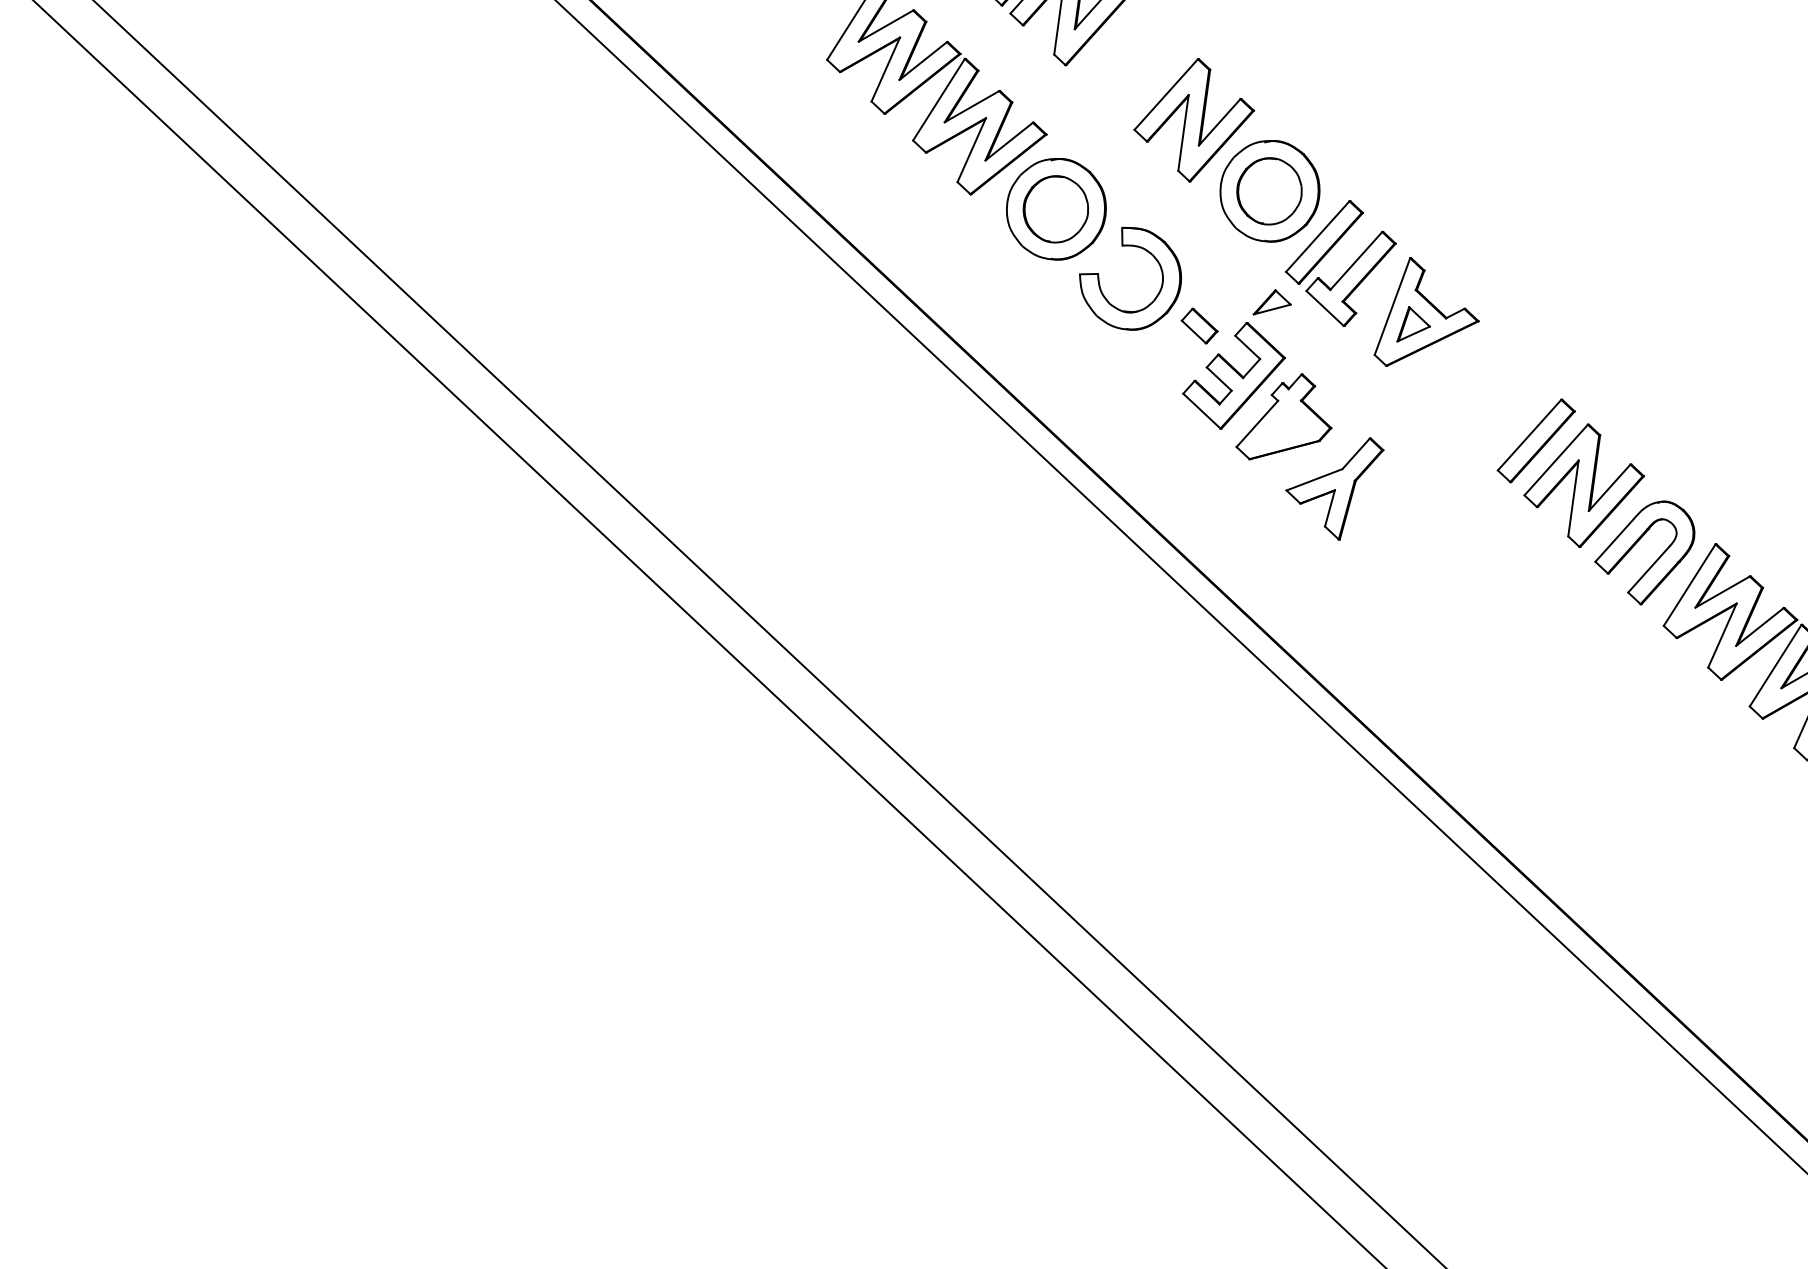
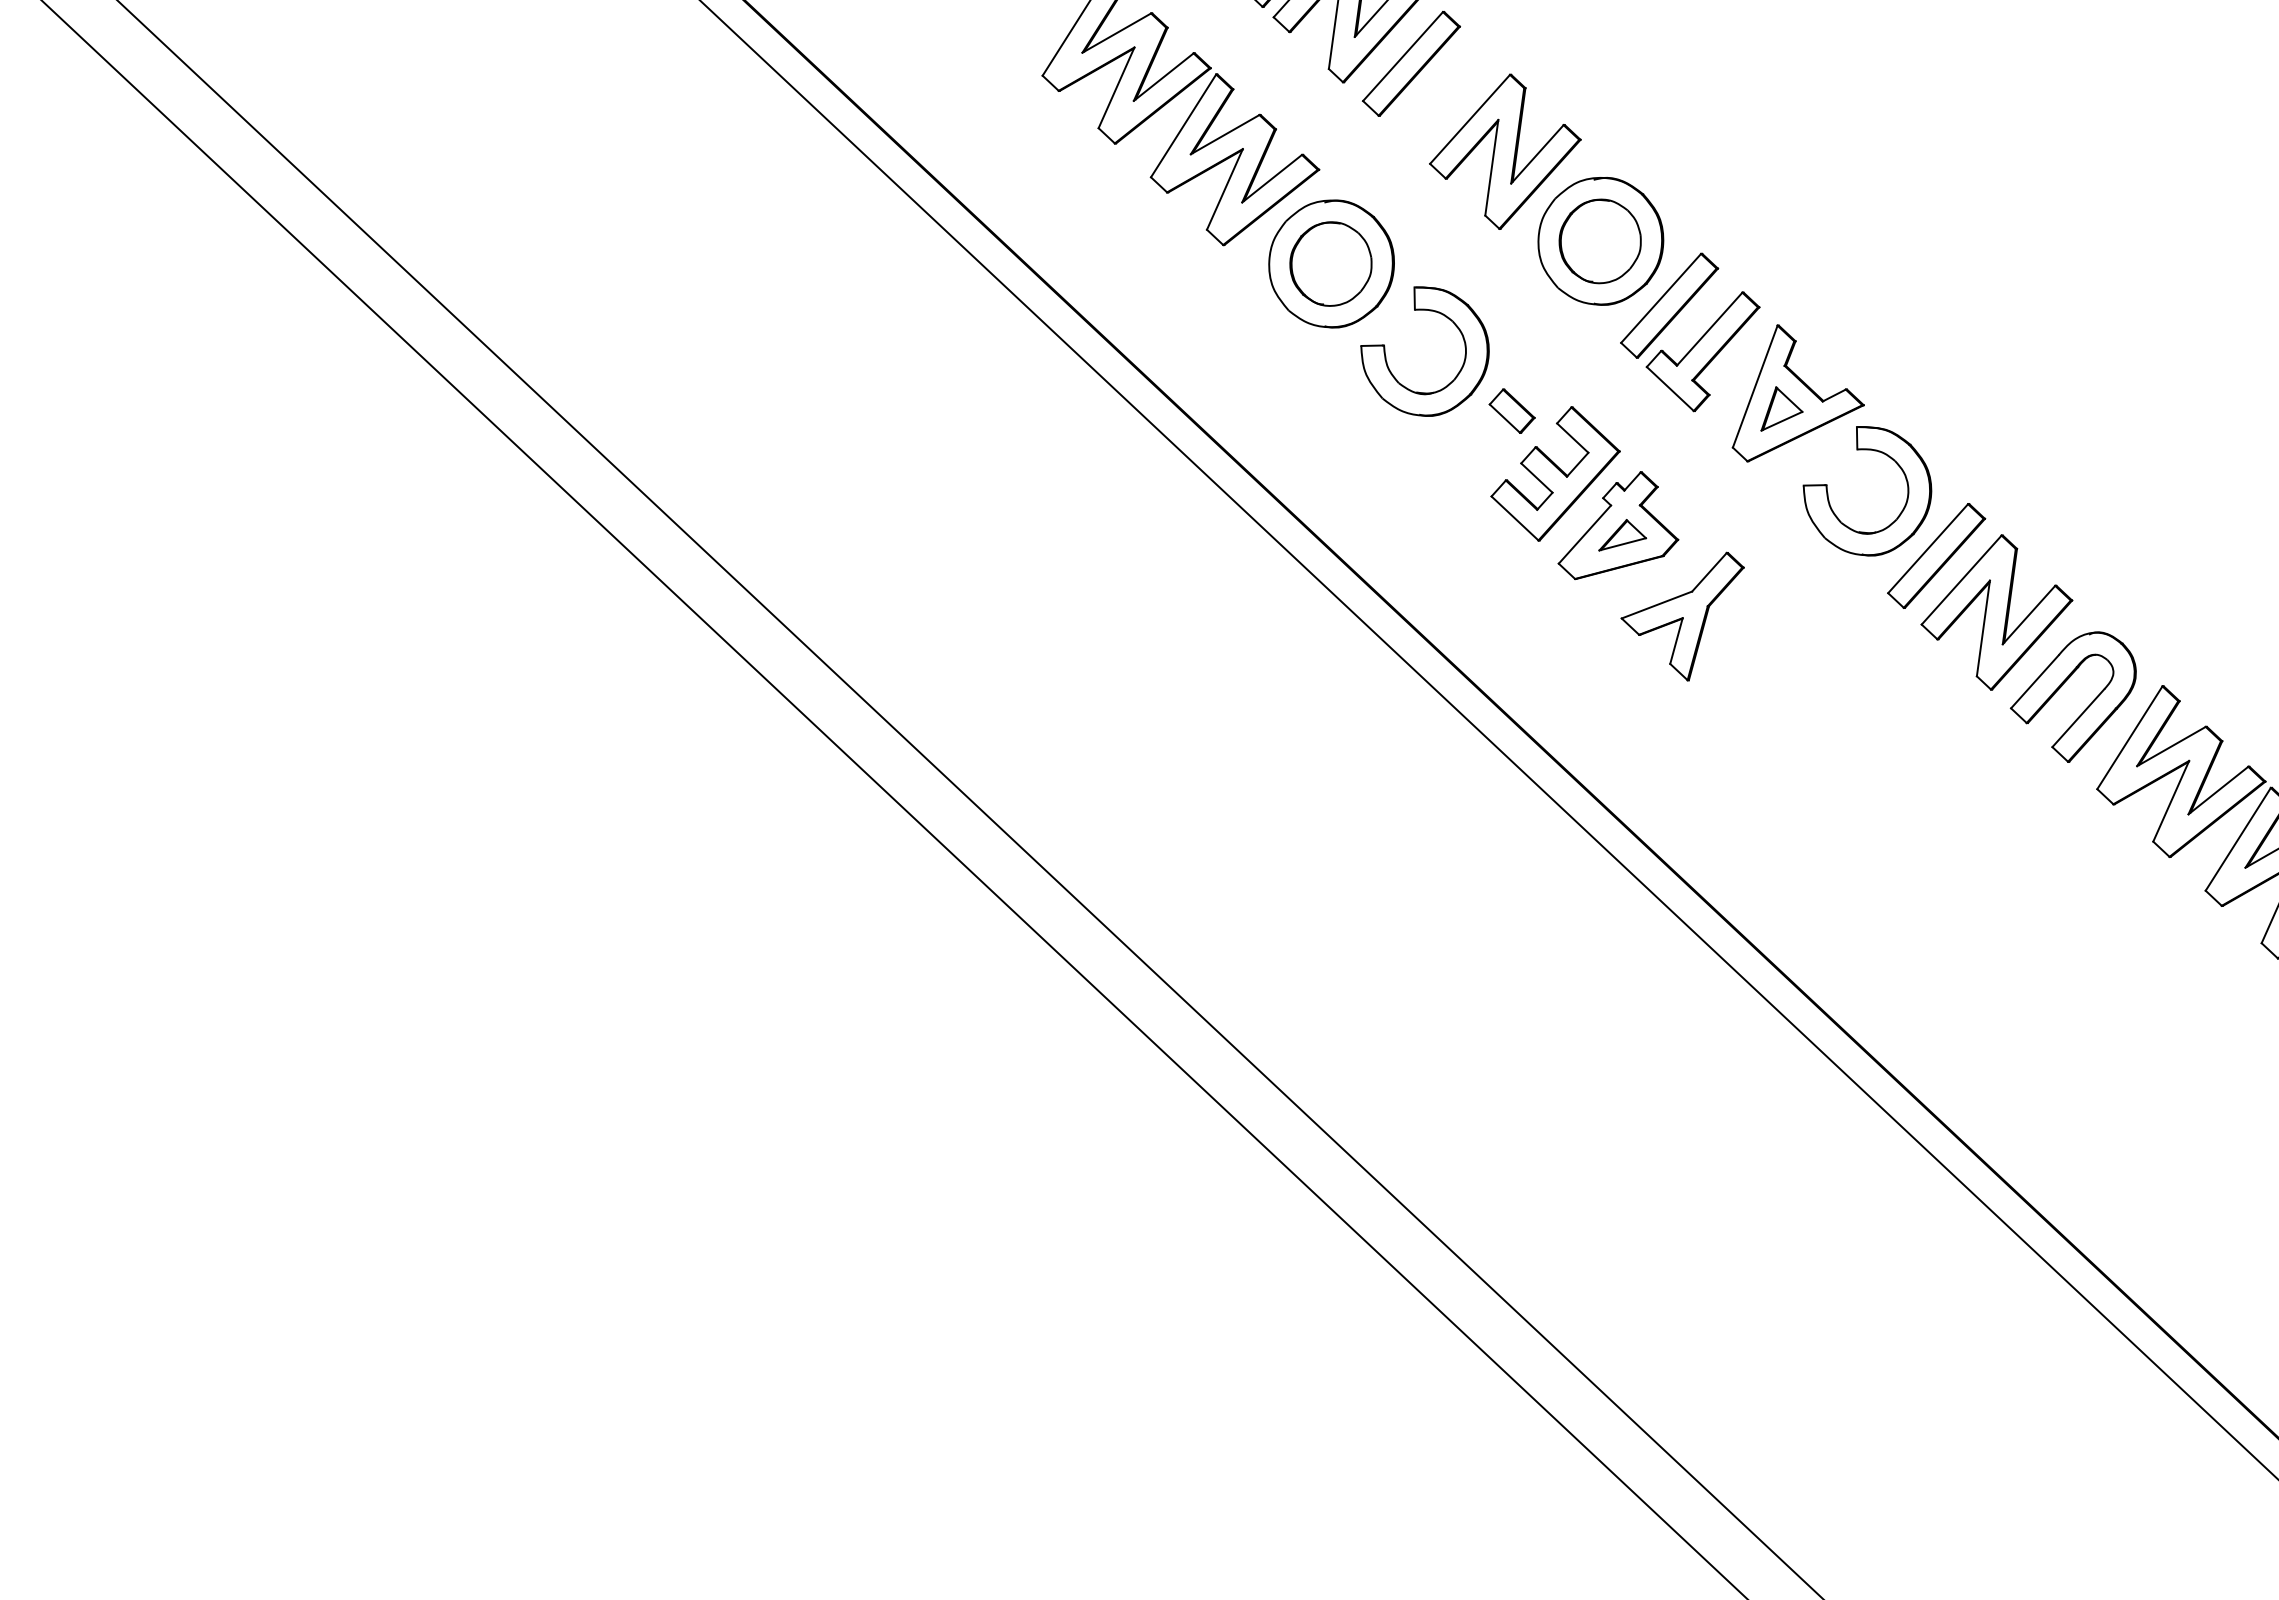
part: (1119, 50) -> (1411, 63), added
part: (1272, 302) -> (1622, 535), moved
part: (1451, 396) -> (1829, 499), added

